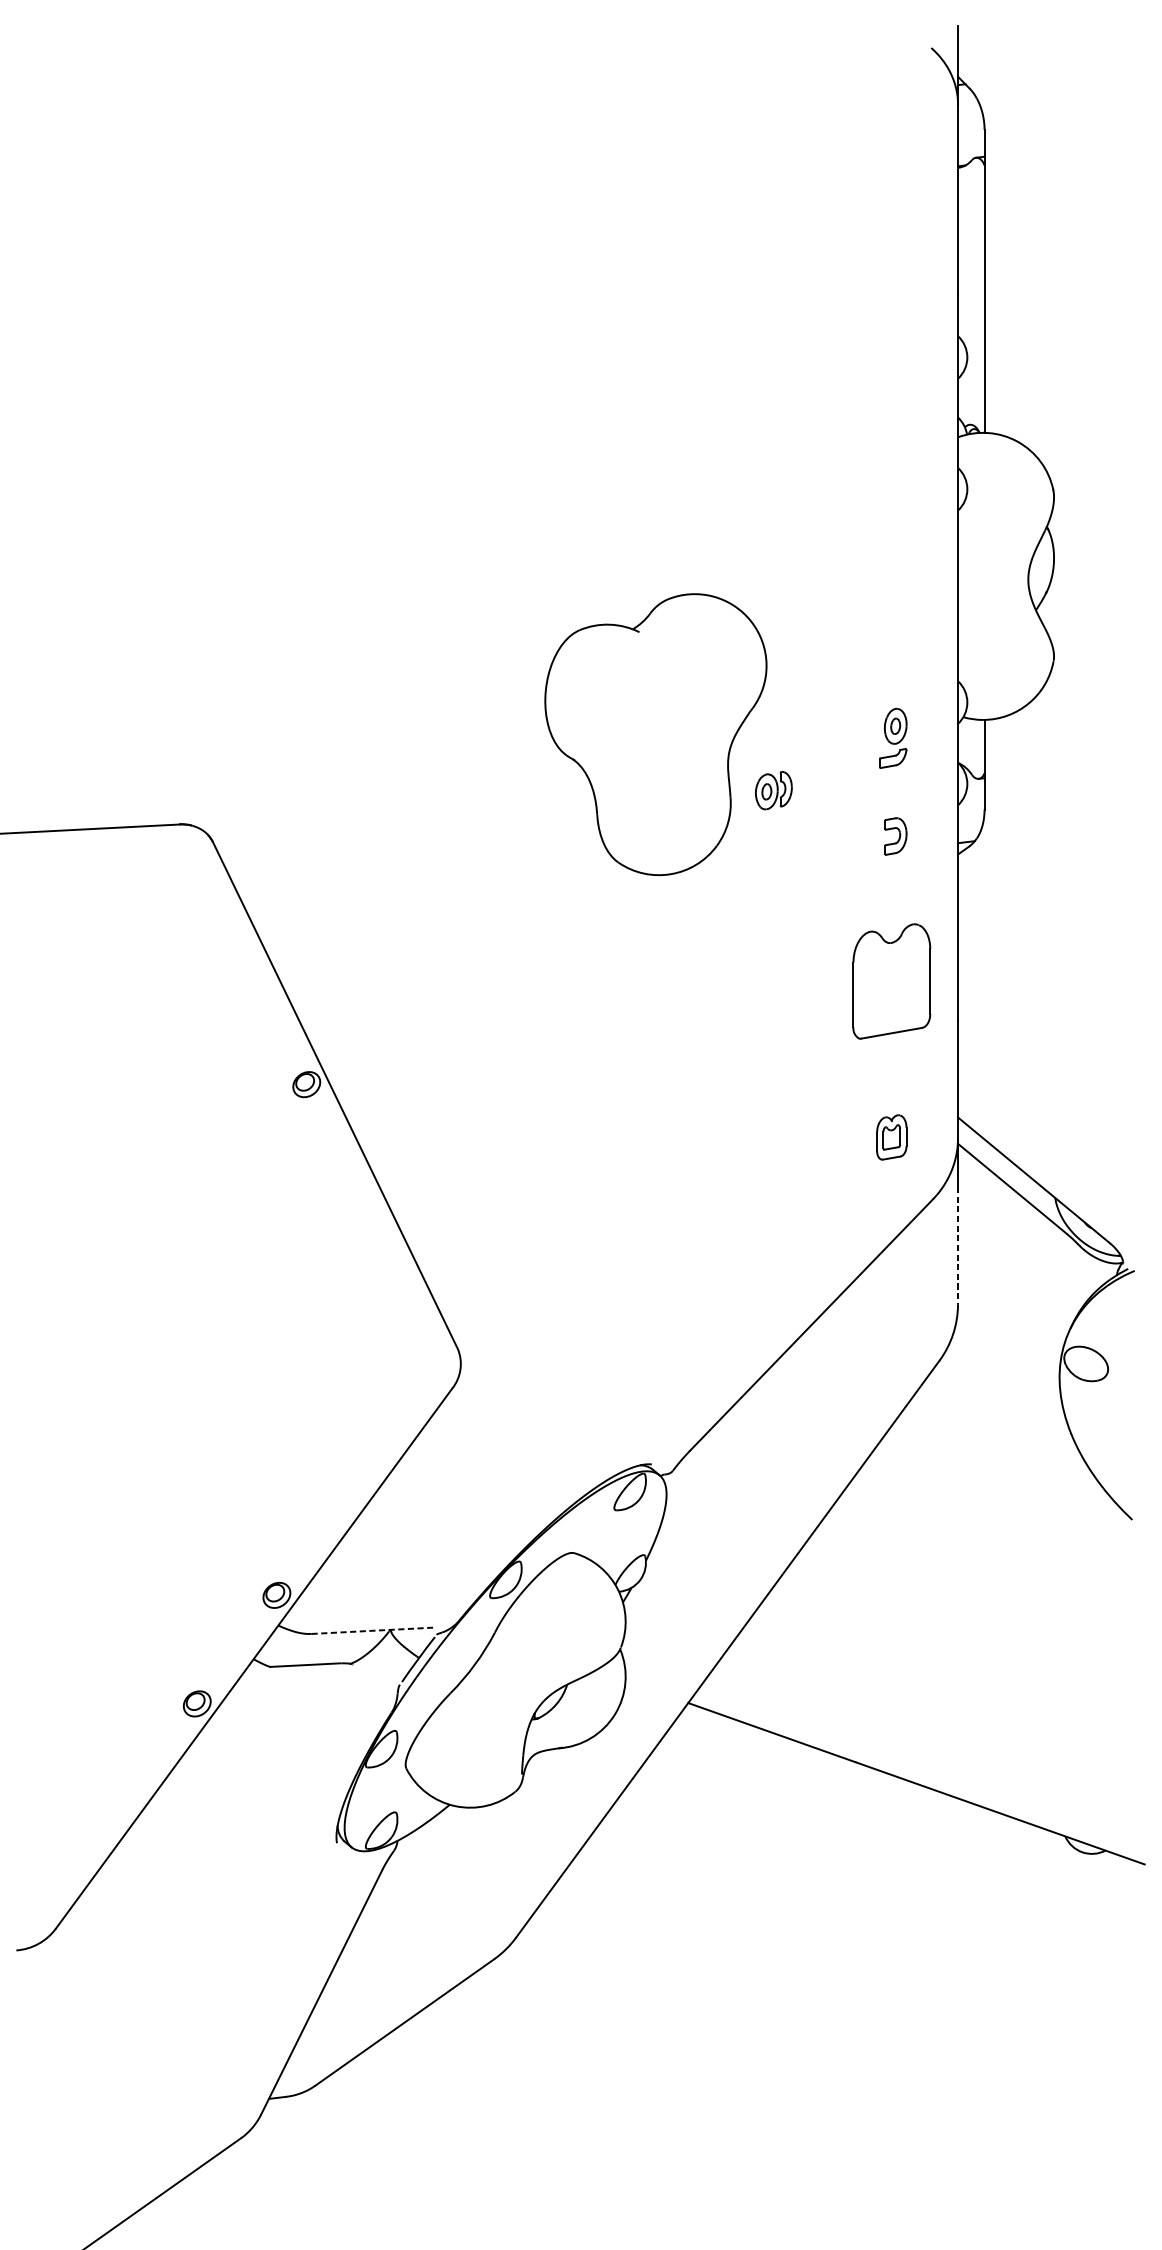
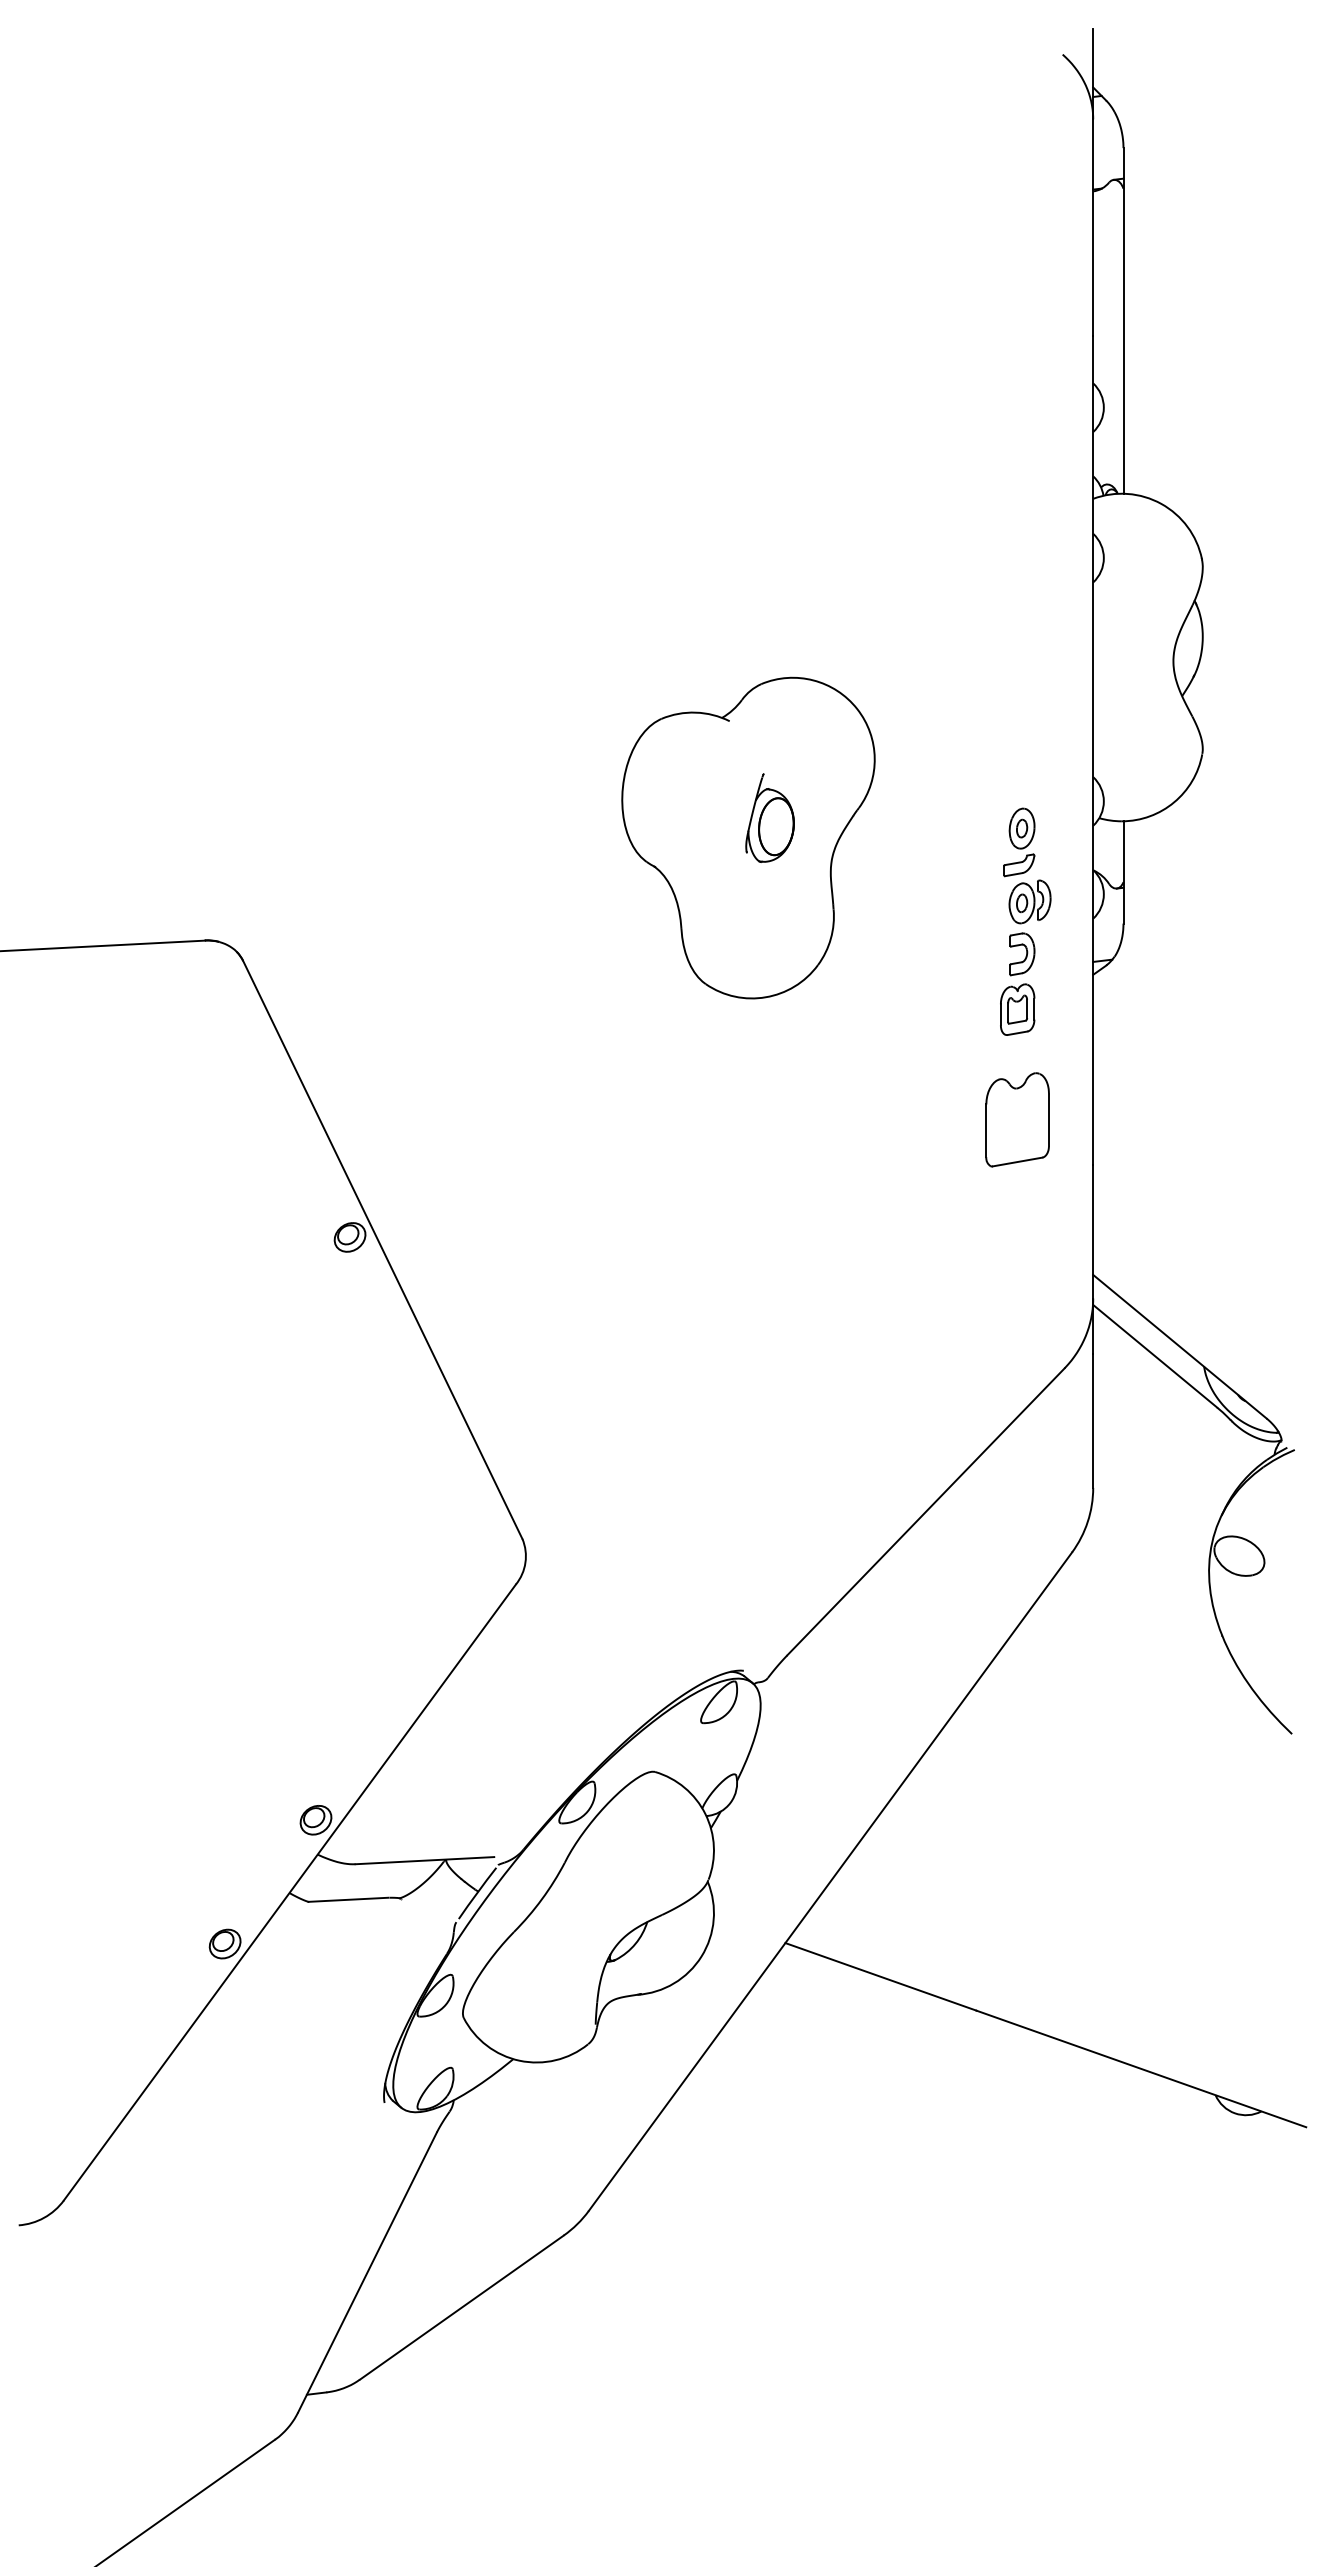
part: (674, 716) -> (769, 817), added
part: (773, 790) -> (1029, 901), moved
part: (891, 981) -> (1017, 1119), size x0.71
part: (891, 1137) -> (1017, 1009), moved
line: (958, 1245) -> (1093, 1421), dashed -> solid
line: (372, 1630) -> (425, 1860), dashed -> solid

